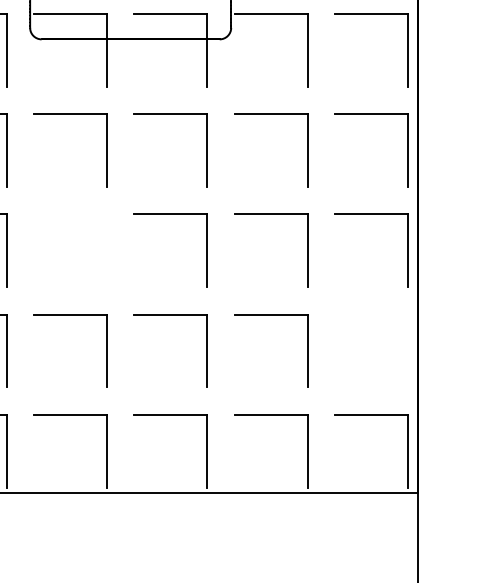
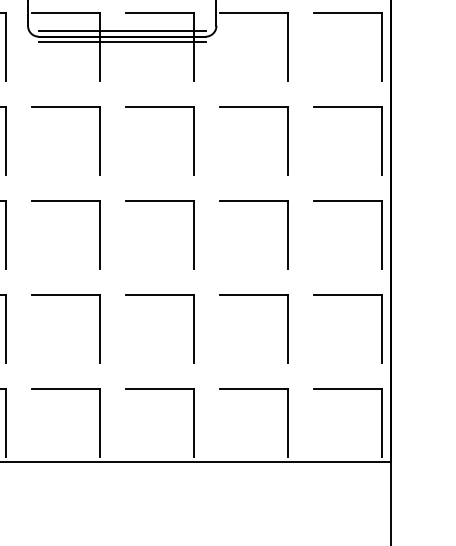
line: (130, 33) -> (122, 31), added
line: (130, 45) -> (122, 42), added
part: (70, 214) -> (65, 200), added
part: (371, 315) -> (347, 295), added

